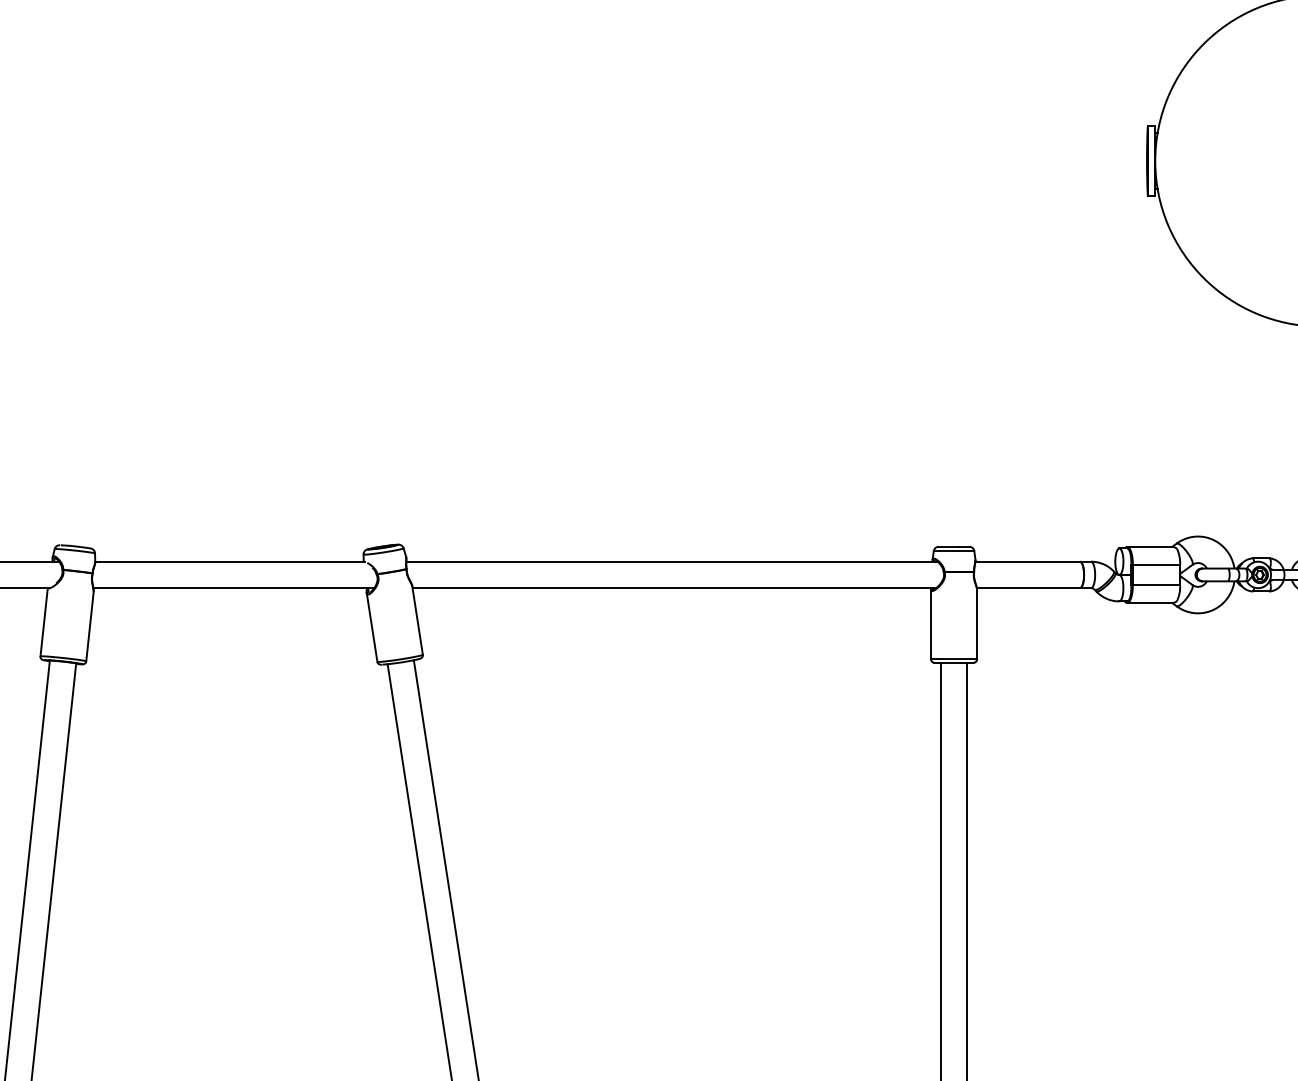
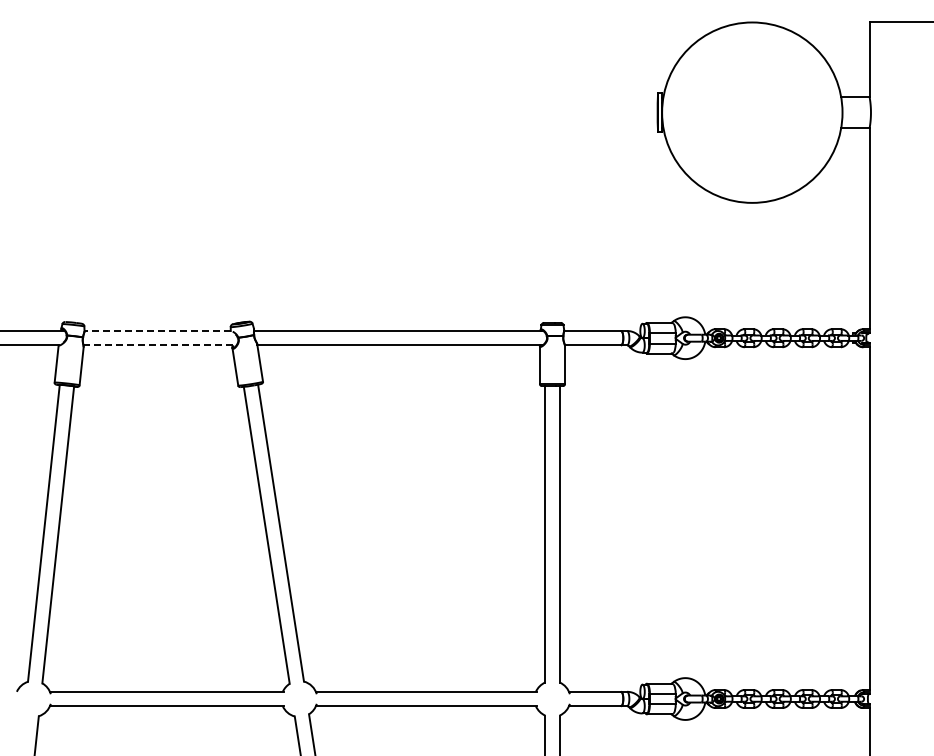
line: (229, 560) -> (157, 330), solid -> dashed
line: (234, 588) -> (160, 345), solid -> dashed

